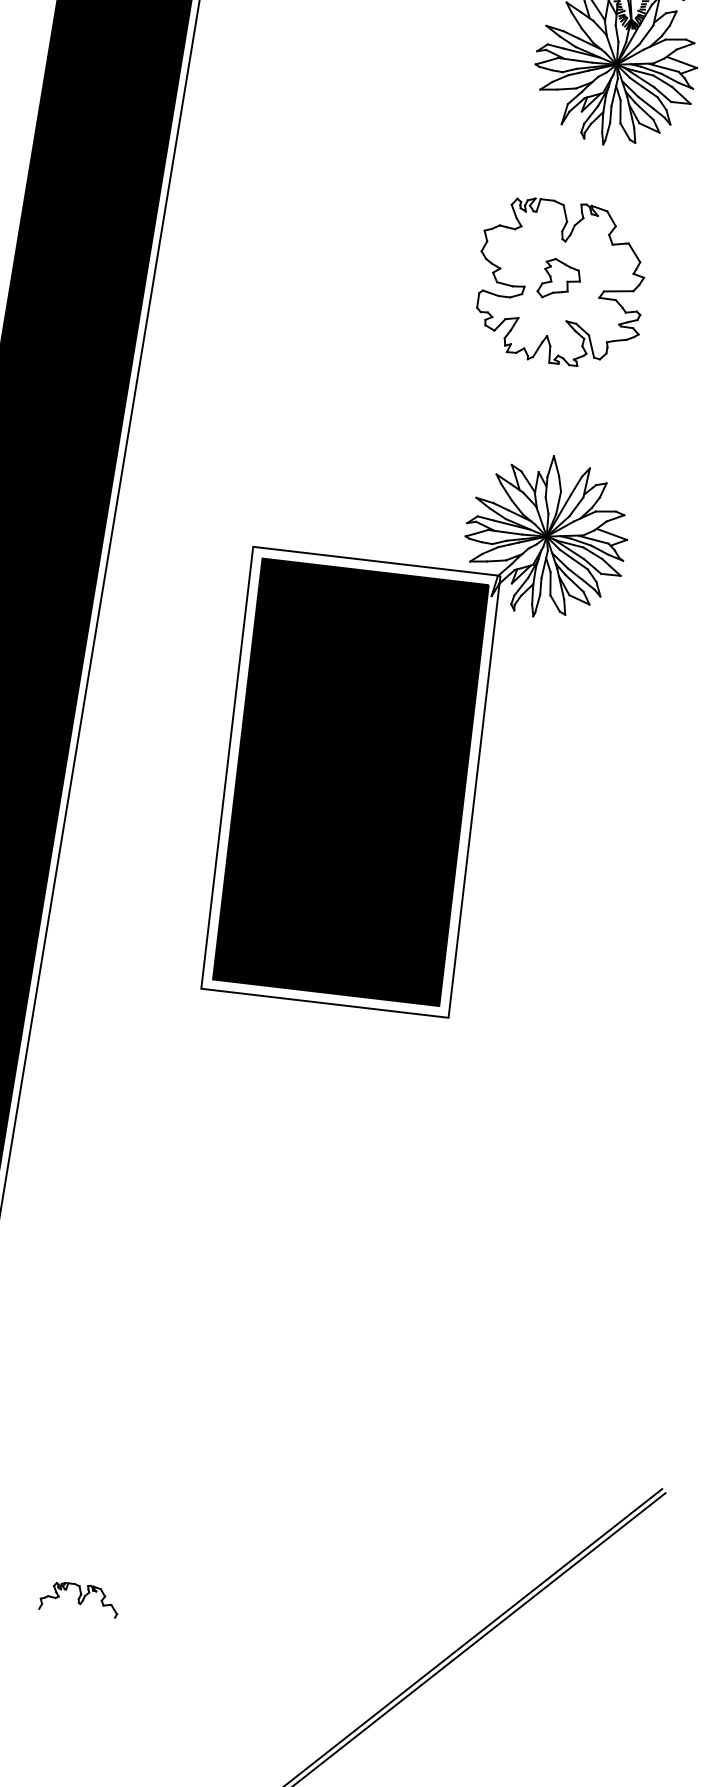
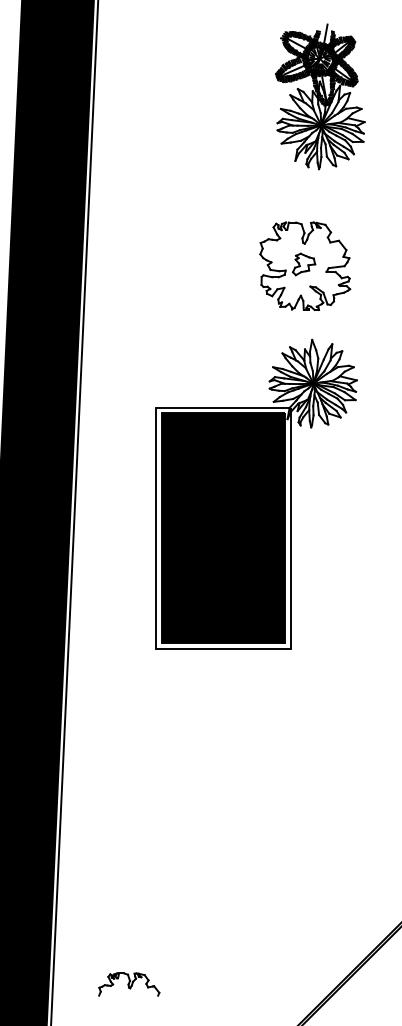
part: (562, 281) -> (305, 265), moved
part: (79, 1599) -> (129, 984), size x1.43

